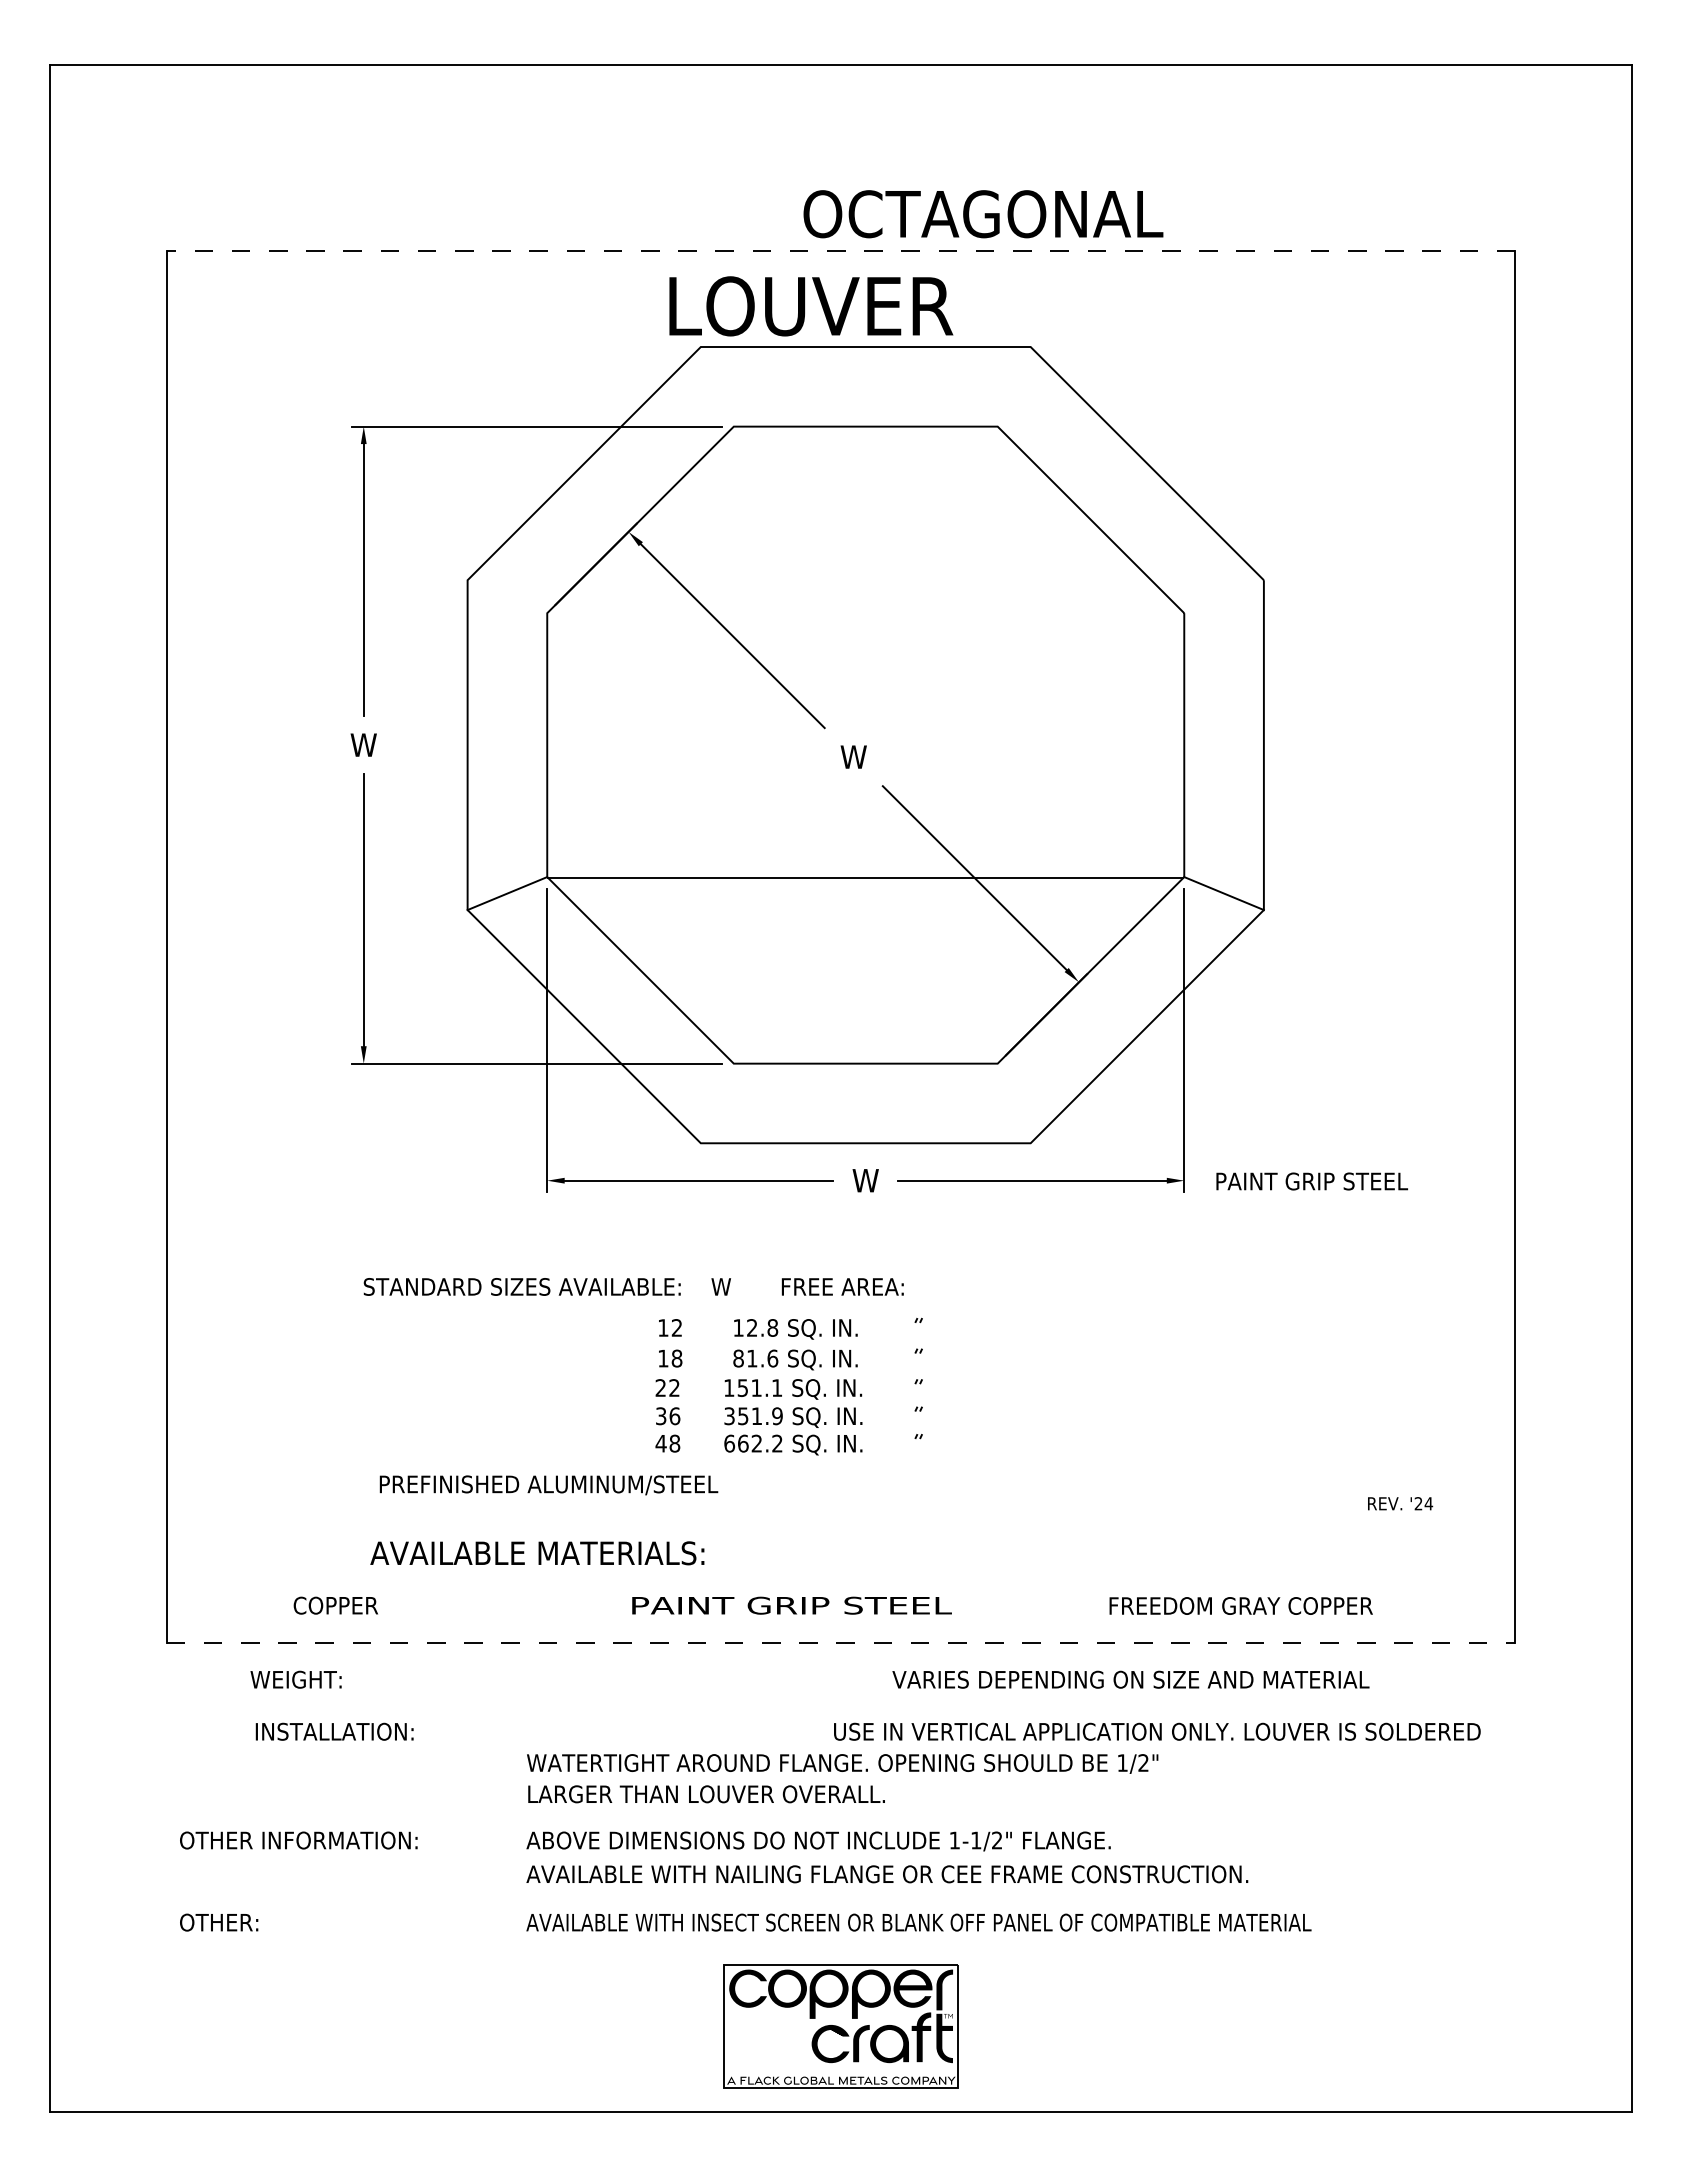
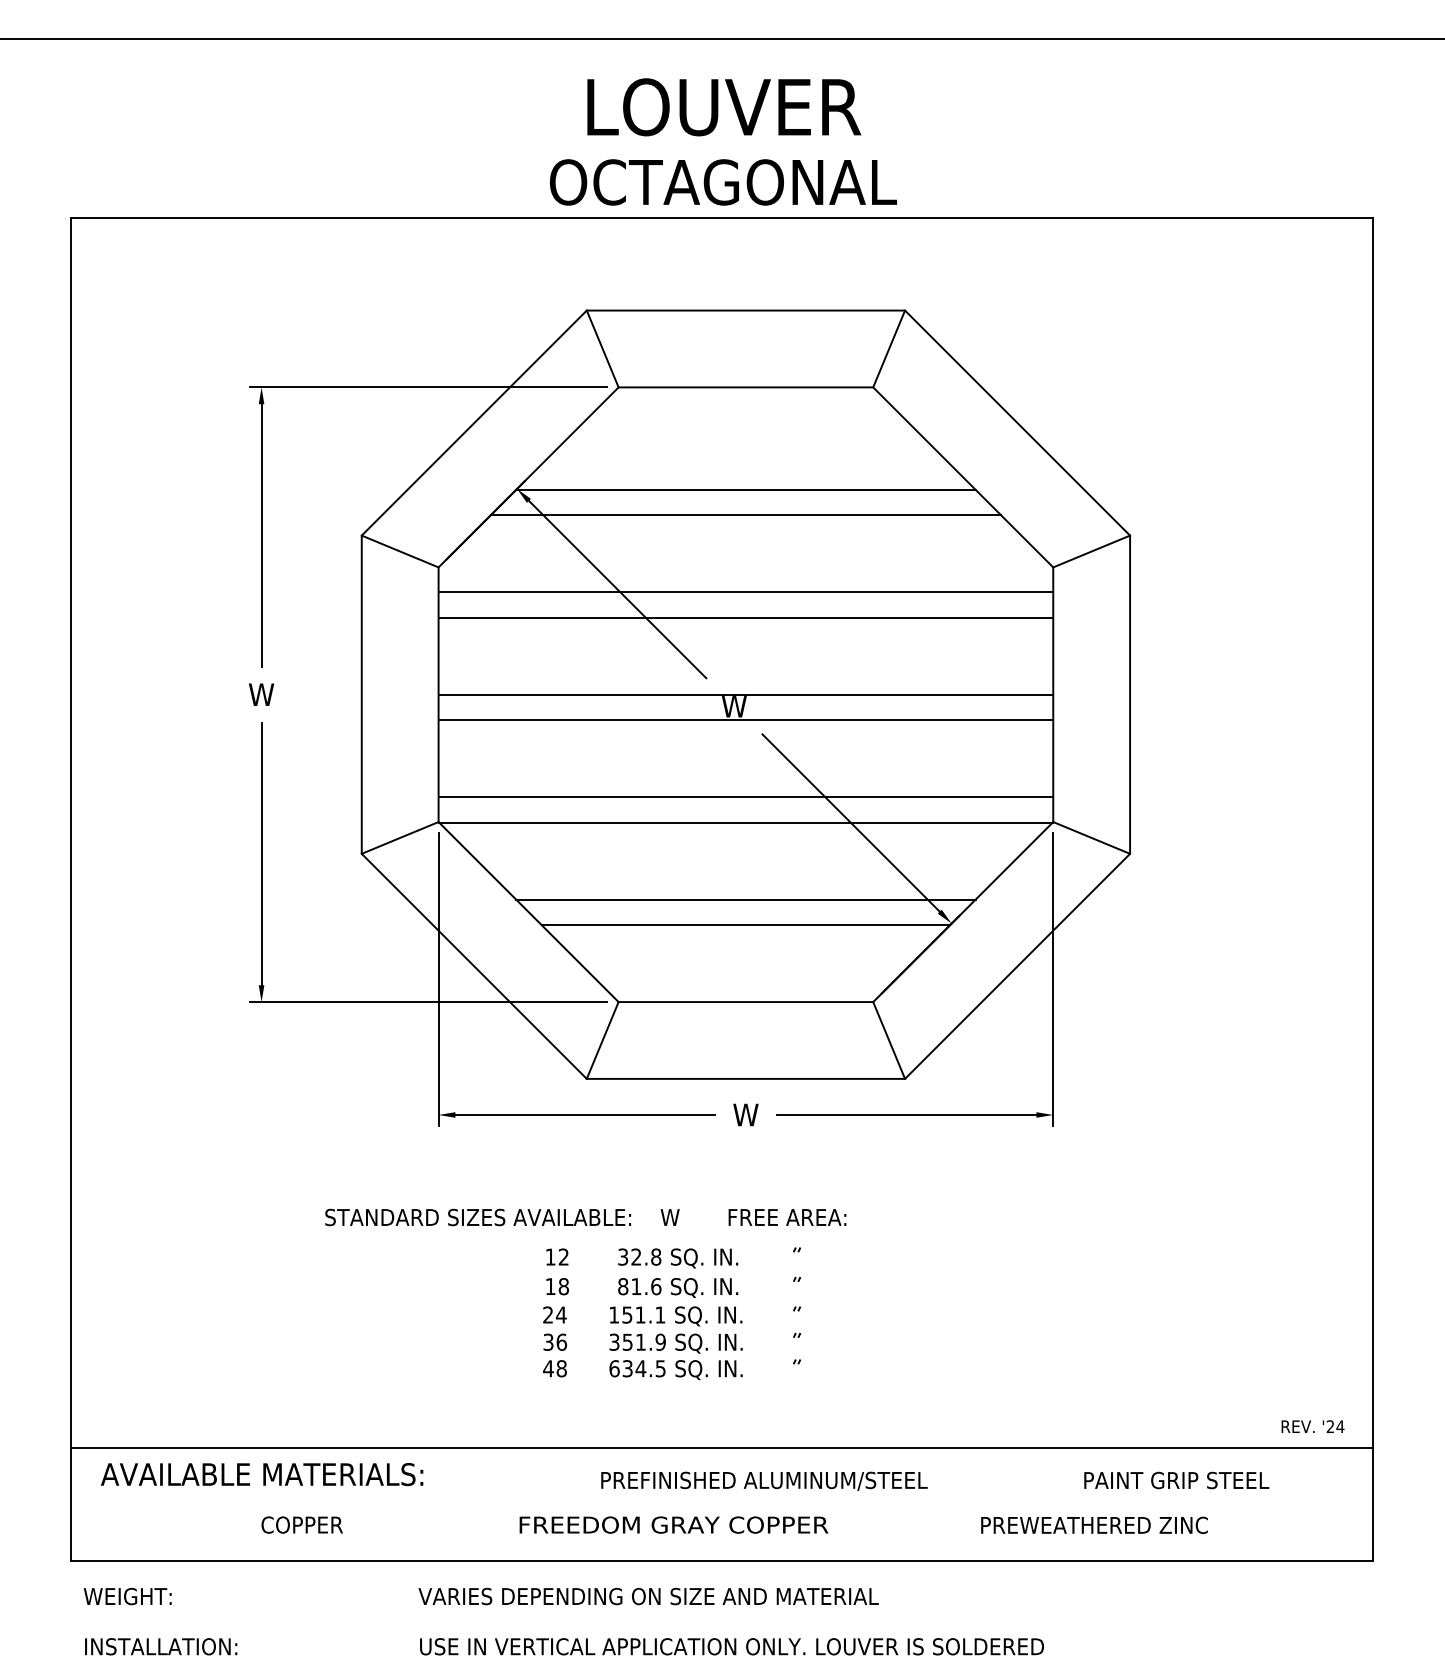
text: (983, 214) -> (723, 182), moved
line: (840, 251) -> (721, 218), dashed -> solid
text: (811, 306) -> (724, 107), moved
line: (716, 386) -> (601, 348), added
line: (1013, 386) -> (888, 348), added
line: (865, 532) -> (745, 489), added
line: (865, 559) -> (745, 515), added
line: (507, 596) -> (400, 551), added
line: (1223, 596) -> (1091, 551), added
line: (865, 638) -> (745, 591), added
line: (865, 665) -> (745, 617), added
line: (865, 745) -> (745, 695), added
line: (865, 771) -> (745, 720), added
line: (865, 851) -> (745, 797), added
line: (865, 957) -> (745, 899), added
line: (865, 984) -> (745, 925), added
line: (716, 1103) -> (601, 1040), added
line: (1013, 1103) -> (888, 1040), added
text: (1311, 1181) -> (1176, 1480), moved
text: (633, 1286) -> (585, 1217), moved
text: (738, 1327) -> (623, 1256), 12.8 -> 32.8
text: (674, 1387) -> (561, 1314), 22 -> 24
text: (760, 1443) -> (644, 1368), 662.2 -> 634.5
text: (548, 1485) -> (764, 1481), moved
text: (1400, 1503) -> (1313, 1426), moved
line: (840, 1525) -> (721, 1447), added
text: (537, 1553) -> (262, 1474), moved
text: (335, 1605) -> (301, 1524), moved
text: (791, 1605) -> (674, 1524), PAINT GRIP STEEL -> FREEDOM GRAY COPPER
text: (1241, 1605) -> (1108, 1524), FREEDOM GRAY COPPER -> PREWEATHERED ZINC
line: (841, 1643) -> (722, 1561), dashed -> solid
text: (295, 1679) -> (127, 1596), moved
text: (1130, 1679) -> (648, 1596), moved
text: (334, 1731) -> (160, 1646), moved
text: (1157, 1731) -> (732, 1646), moved

